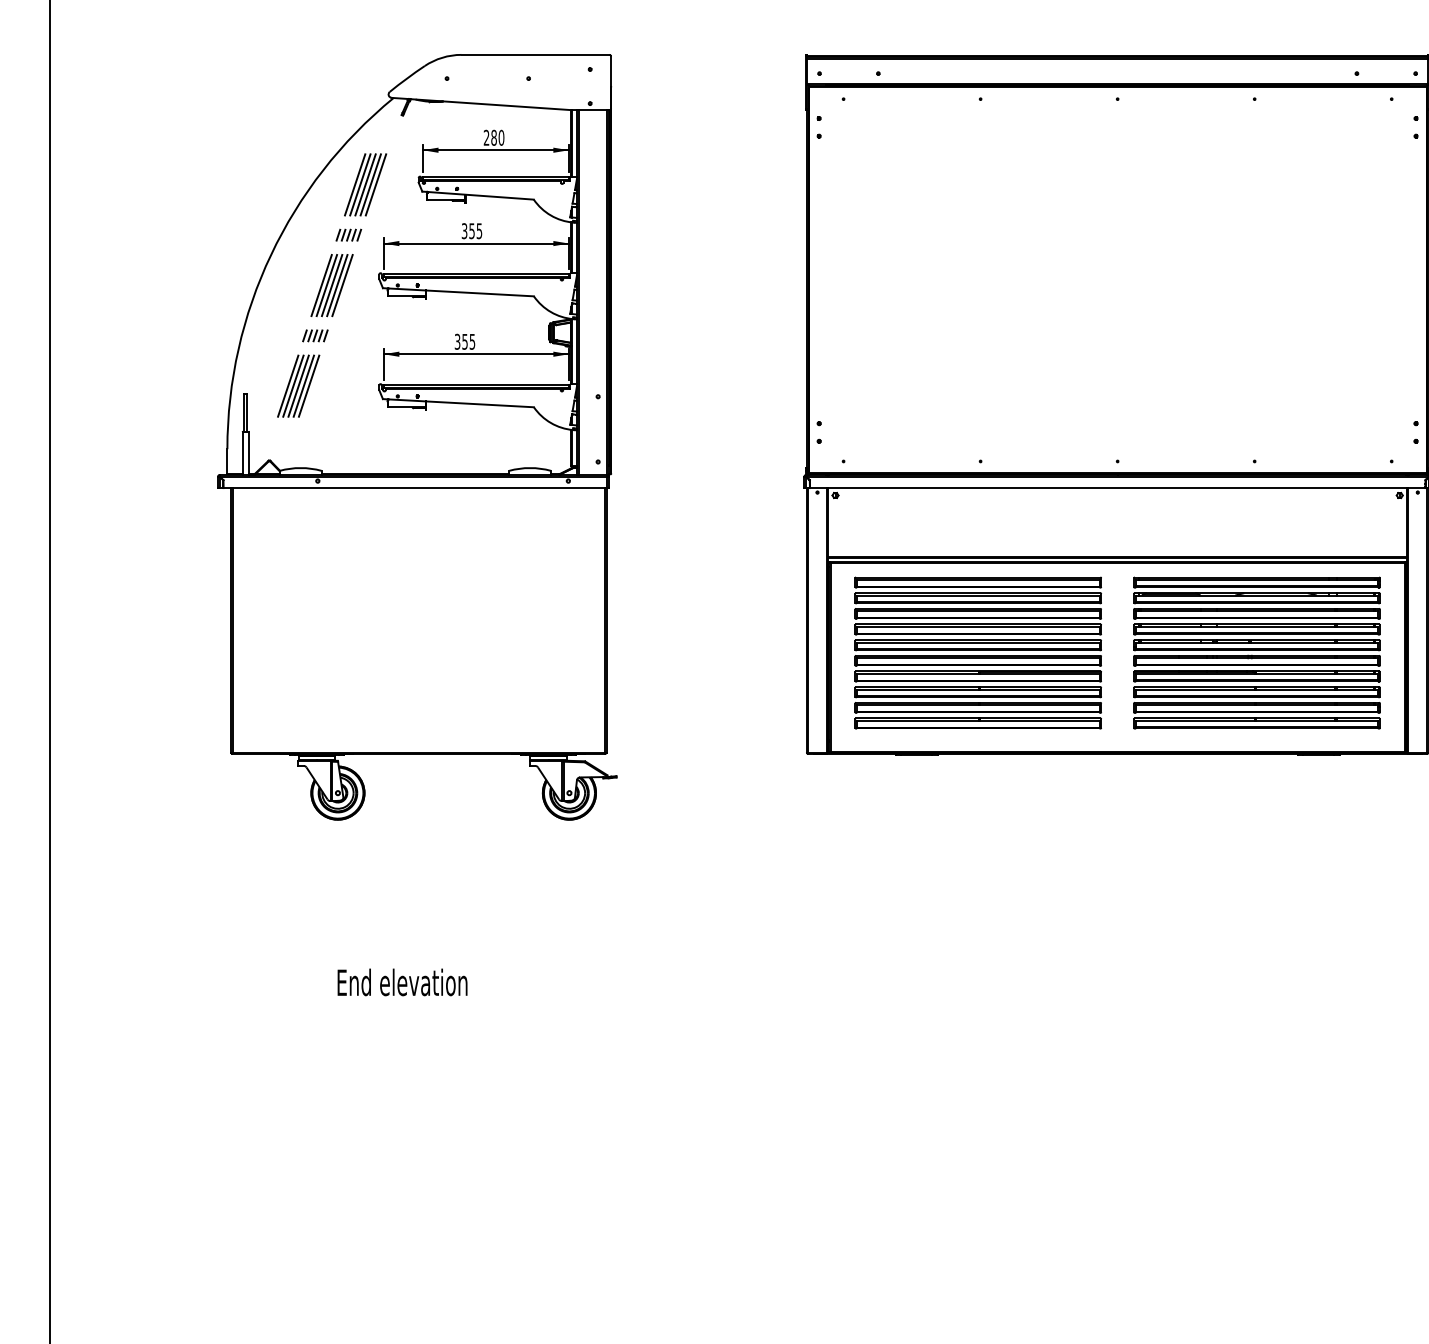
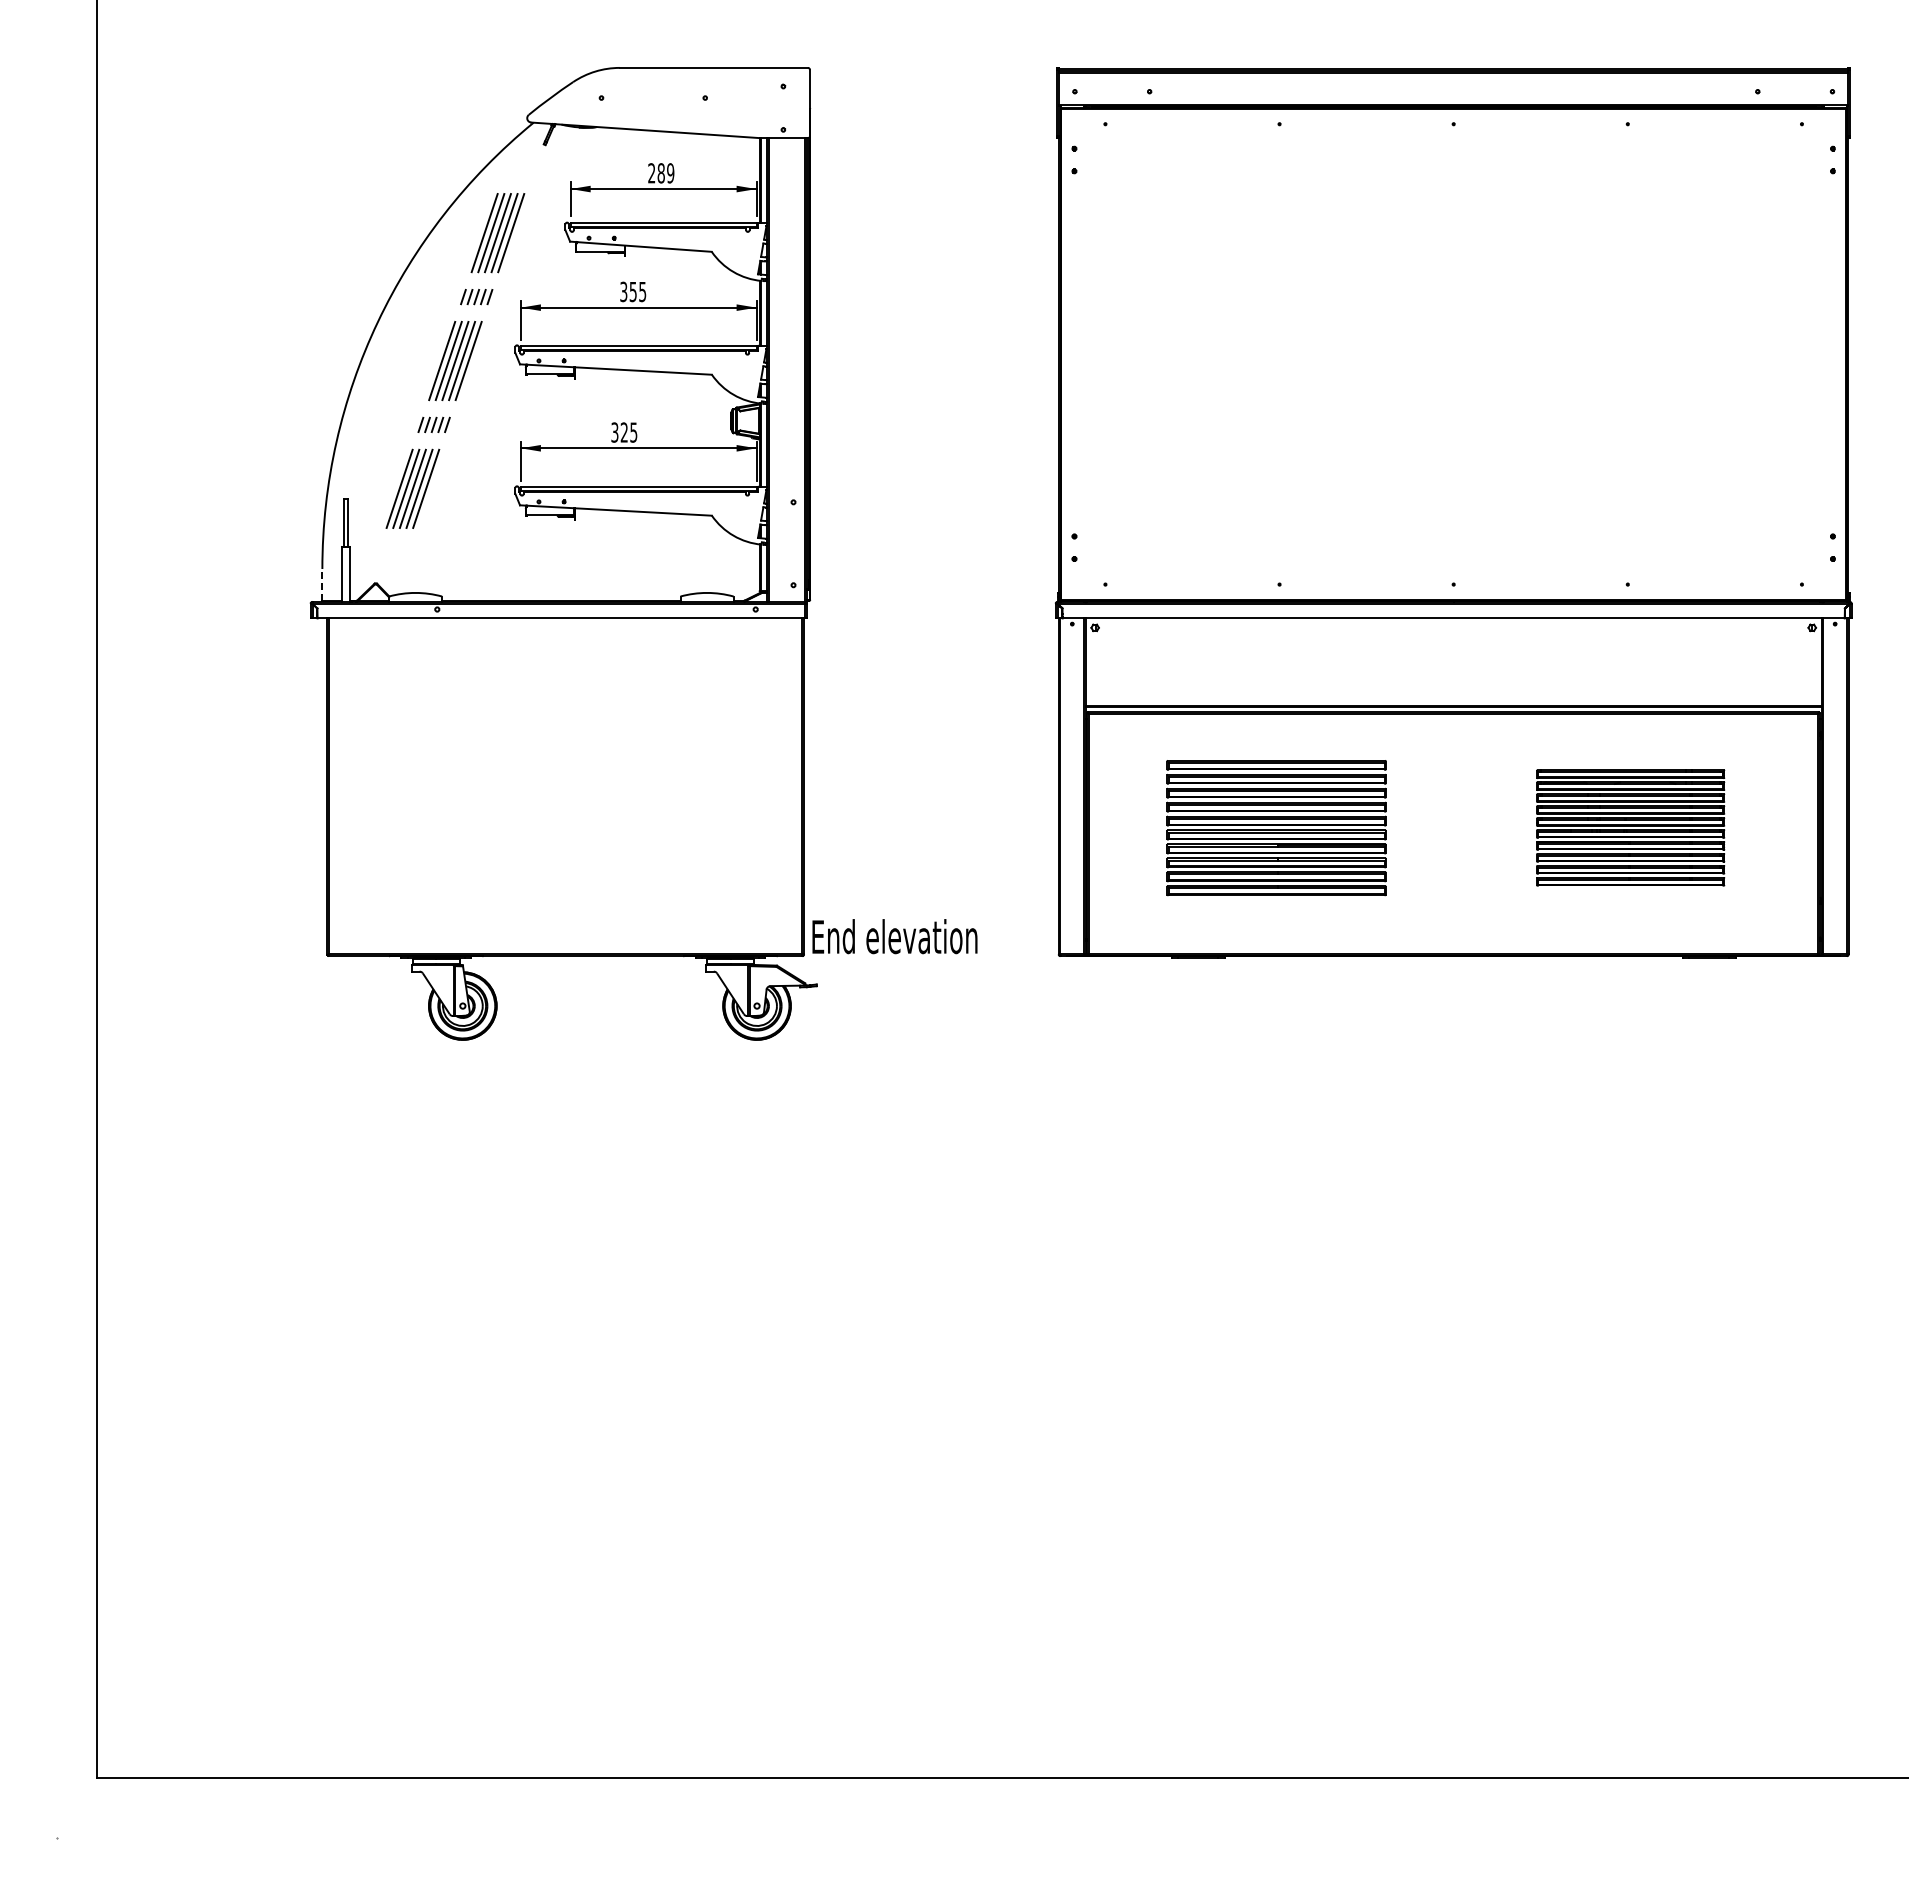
text: (501, 137) -> (670, 173), 280 -> 289
text: (464, 341) -> (623, 432), 355 -> 325
line: (227, 461) -> (322, 584), solid -> dashed
part: (978, 652) -> (1276, 827), size x0.7
part: (1256, 652) -> (1630, 827), size x0.6
text: (402, 982) -> (894, 936), moved

